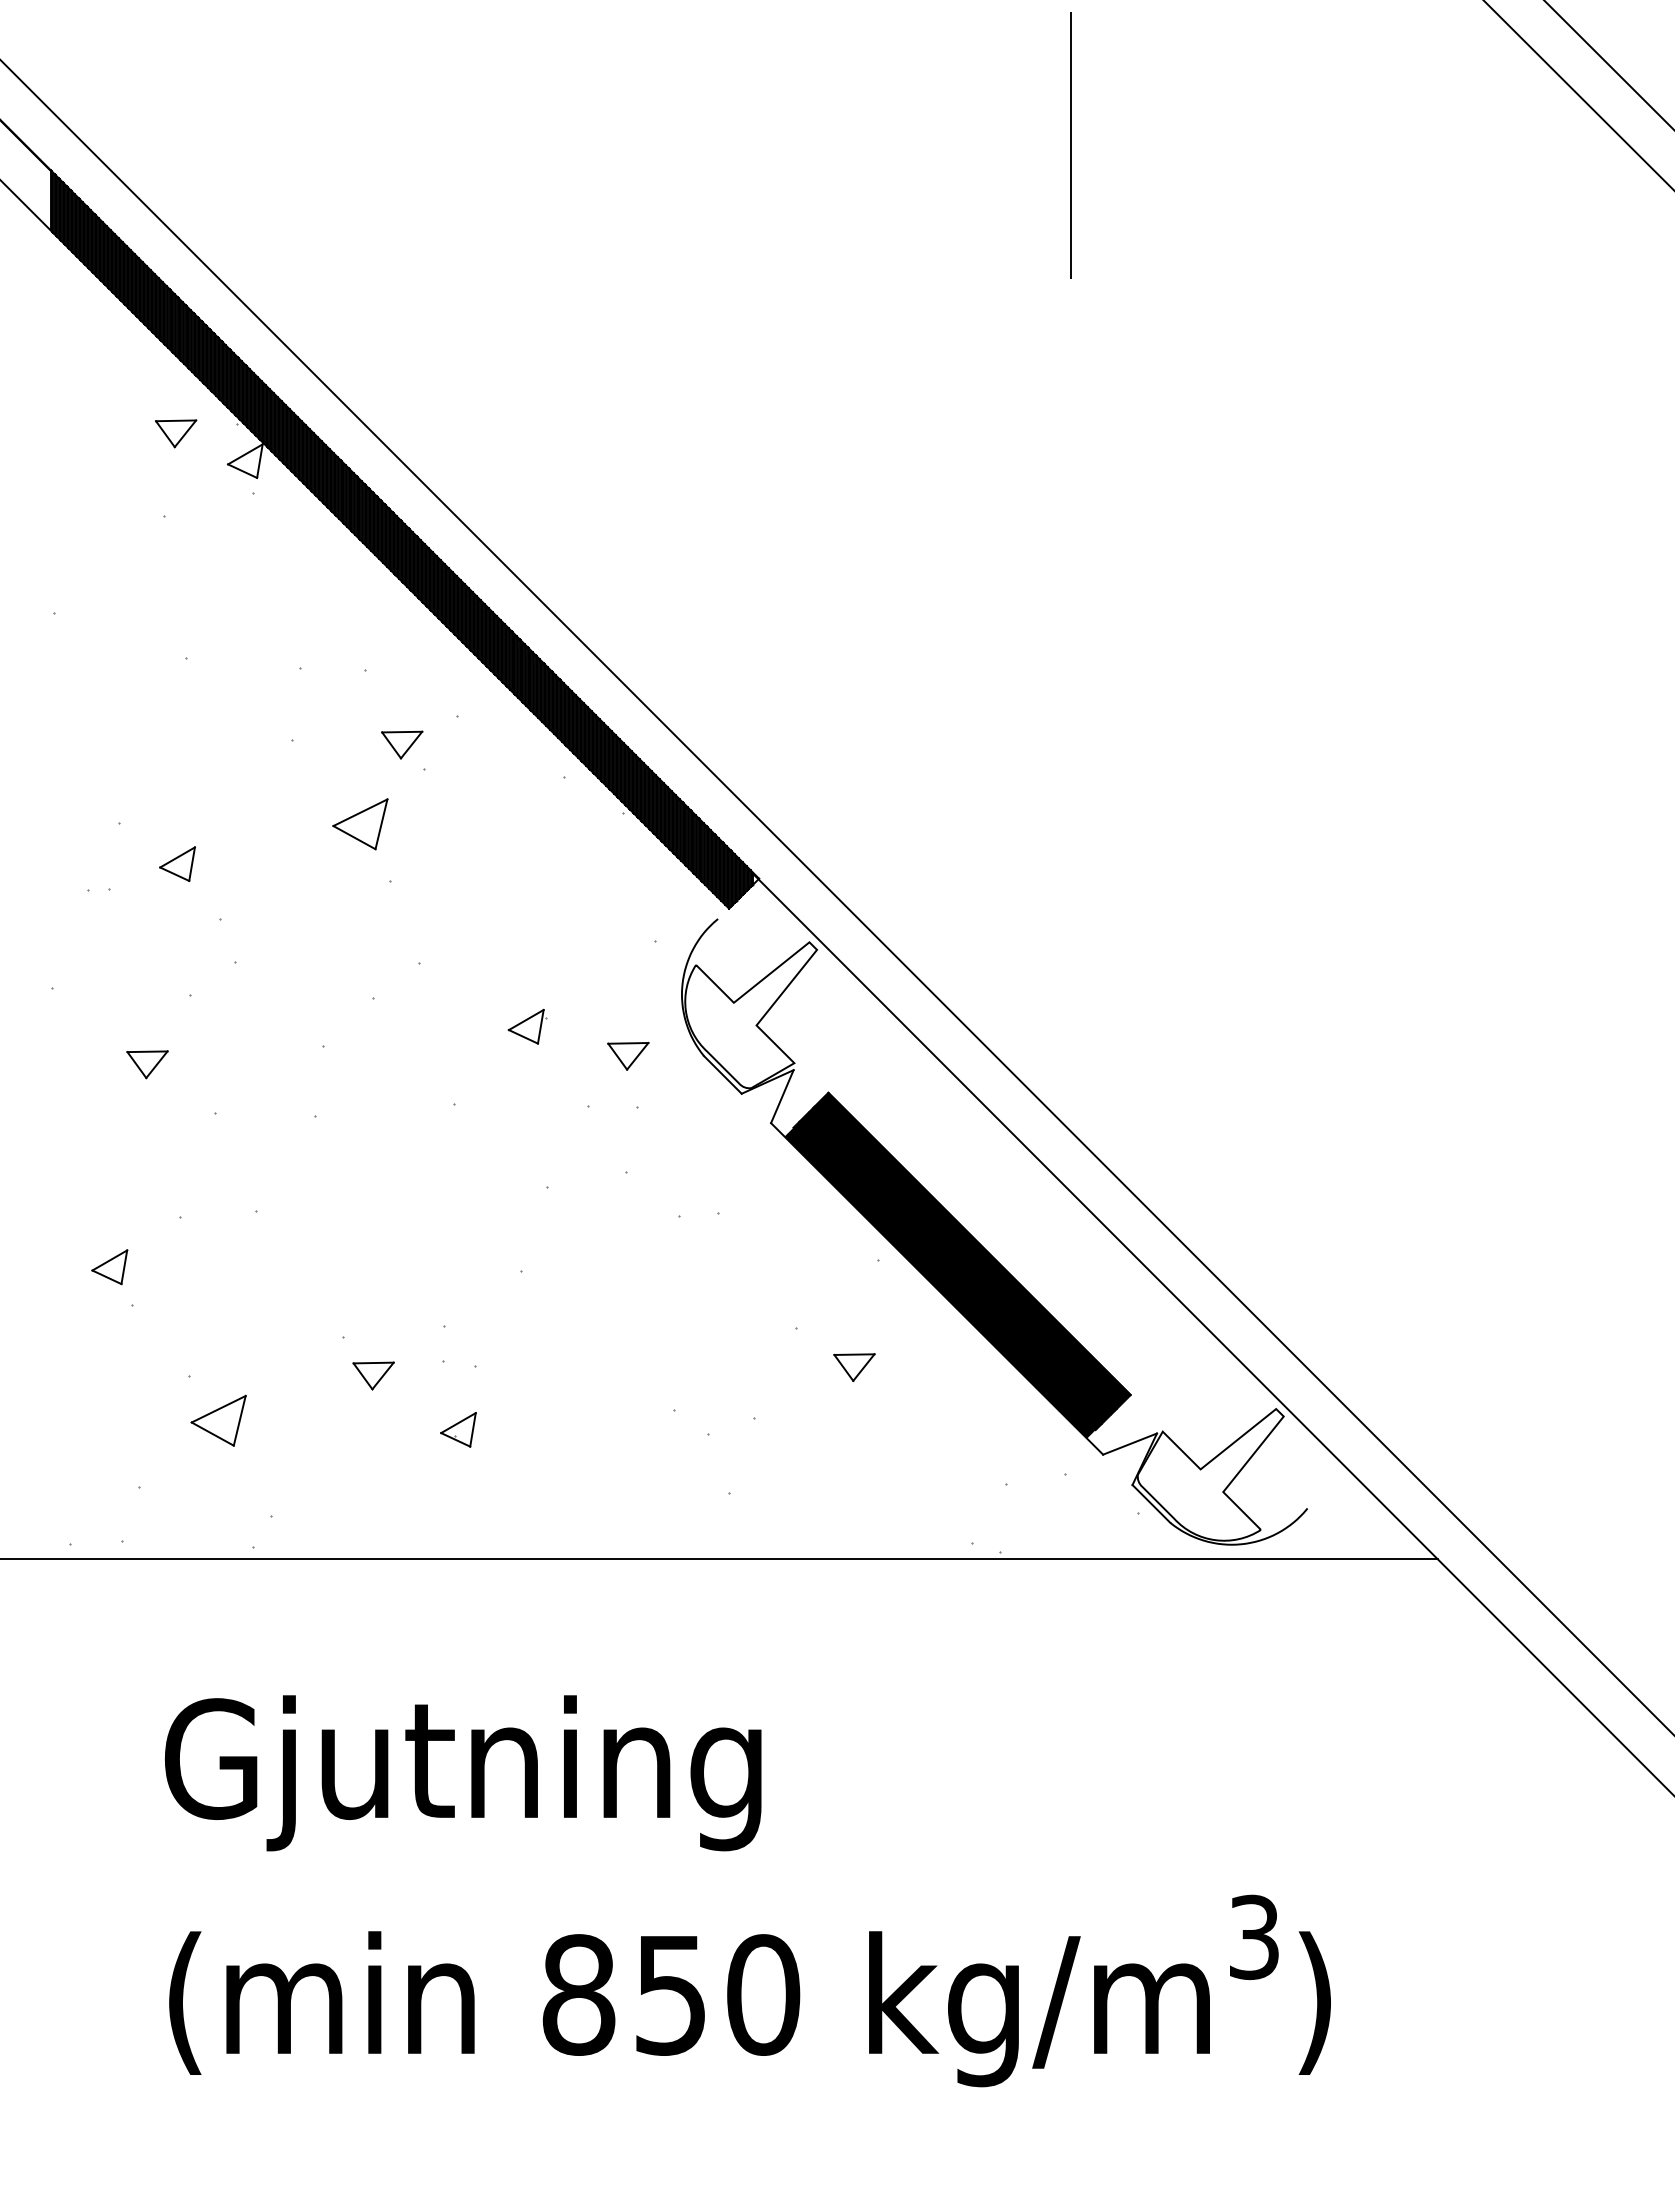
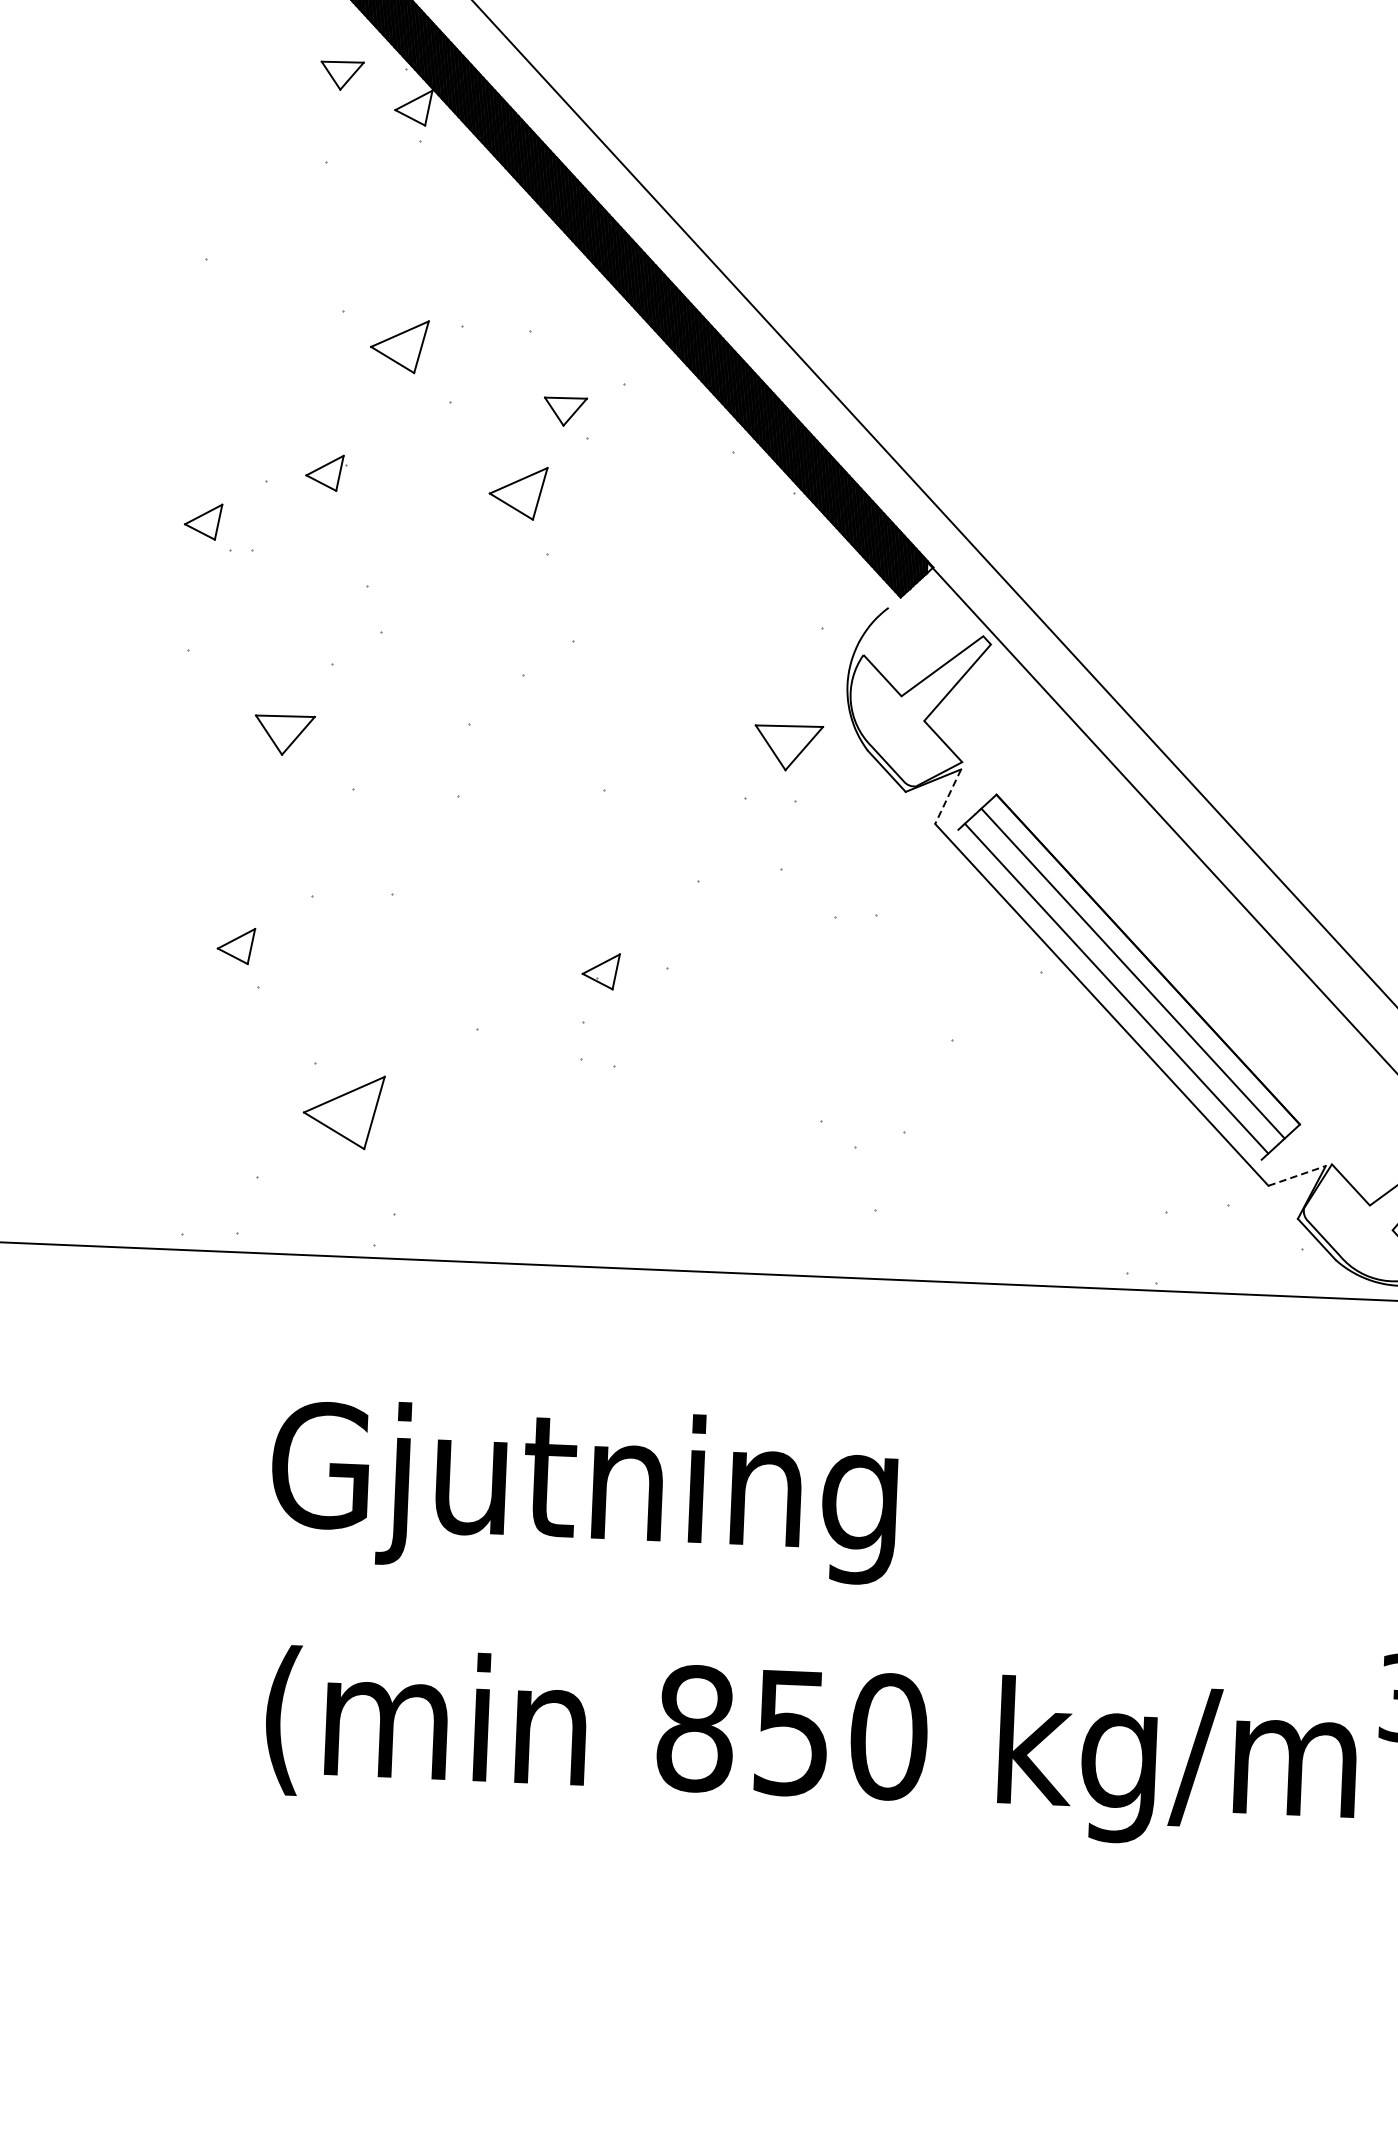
part: (241, 689) -> (399, 346), added
part: (177, 863) -> (203, 520), moved
part: (527, 1026) -> (326, 472), moved
part: (628, 1055) -> (788, 746), size x1.6
part: (147, 1064) -> (284, 735), size x1.4
line: (782, 1096) -> (948, 796), solid -> dashed
fill: (957, 1265) -> (1124, 981), removed
part: (854, 1367) -> (1011, 1083), removed
part: (373, 1375) -> (507, 1070), removed
part: (218, 1420) -> (343, 1111), size x1.4
part: (458, 1429) -> (601, 970), moved
line: (1130, 1444) -> (1297, 1176), solid -> dashed

